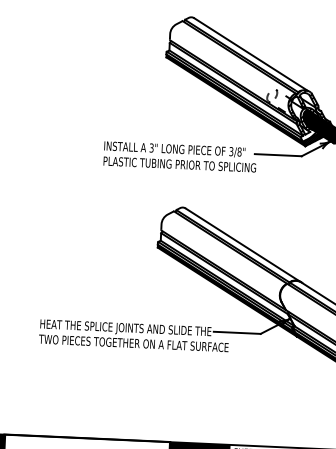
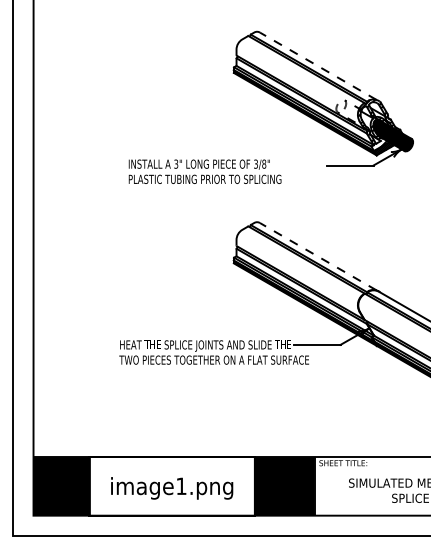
line: (250, 54) -> (317, 66), solid -> dashed
text: (179, 156) -> (204, 171), moved
line: (241, 244) -> (317, 256), solid -> dashed

